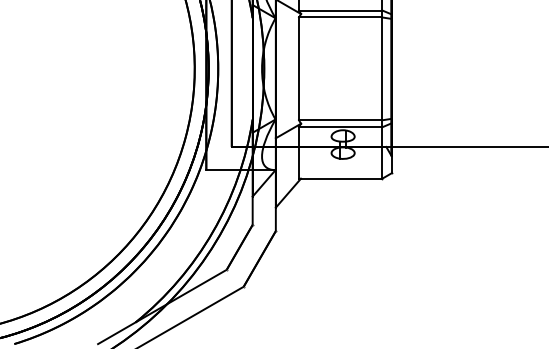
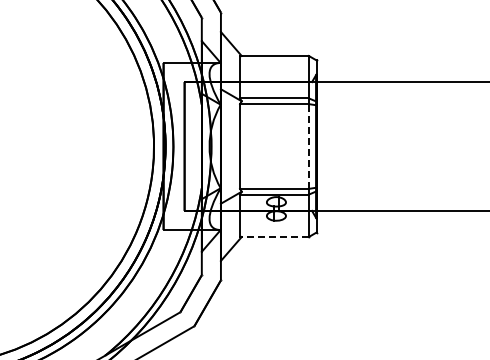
line: (382, 68) -> (308, 146), solid -> dashed
line: (339, 179) -> (273, 237), solid -> dashed

